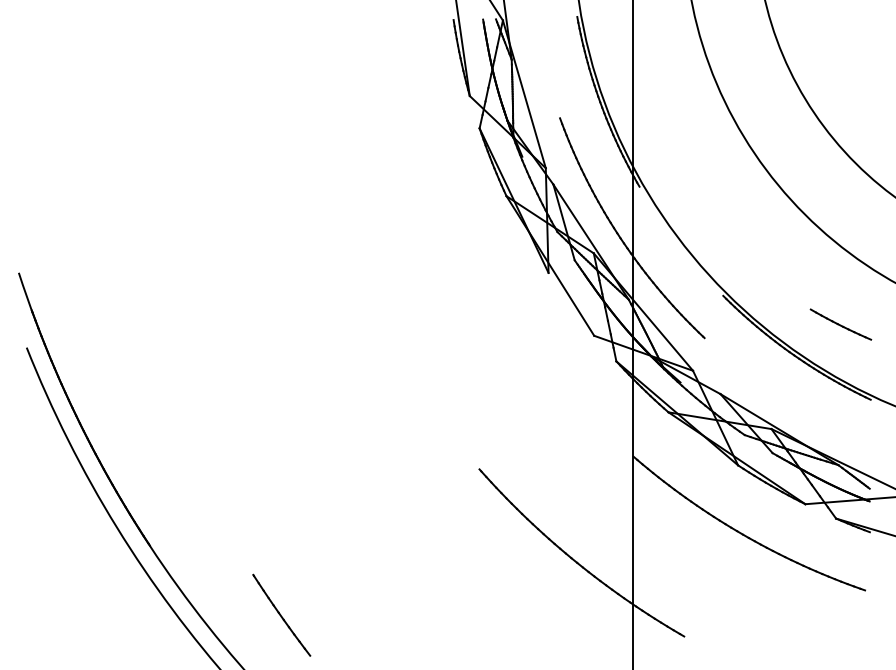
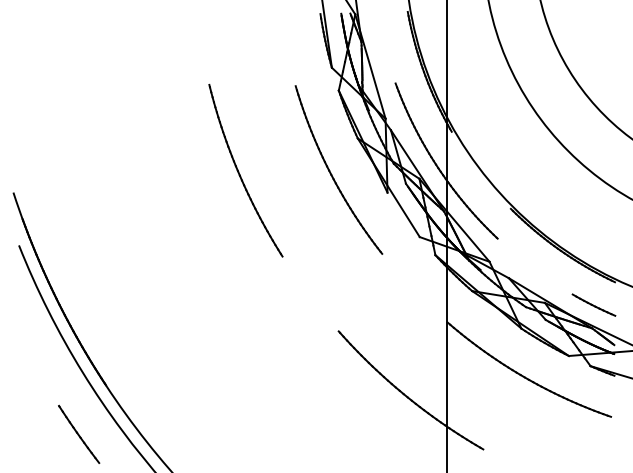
part: (338, 242) -> (239, 171), added
part: (469, 244) -> (331, 172), added
line: (840, 323) -> (593, 304), moved
line: (280, 613) -> (78, 433), moved

